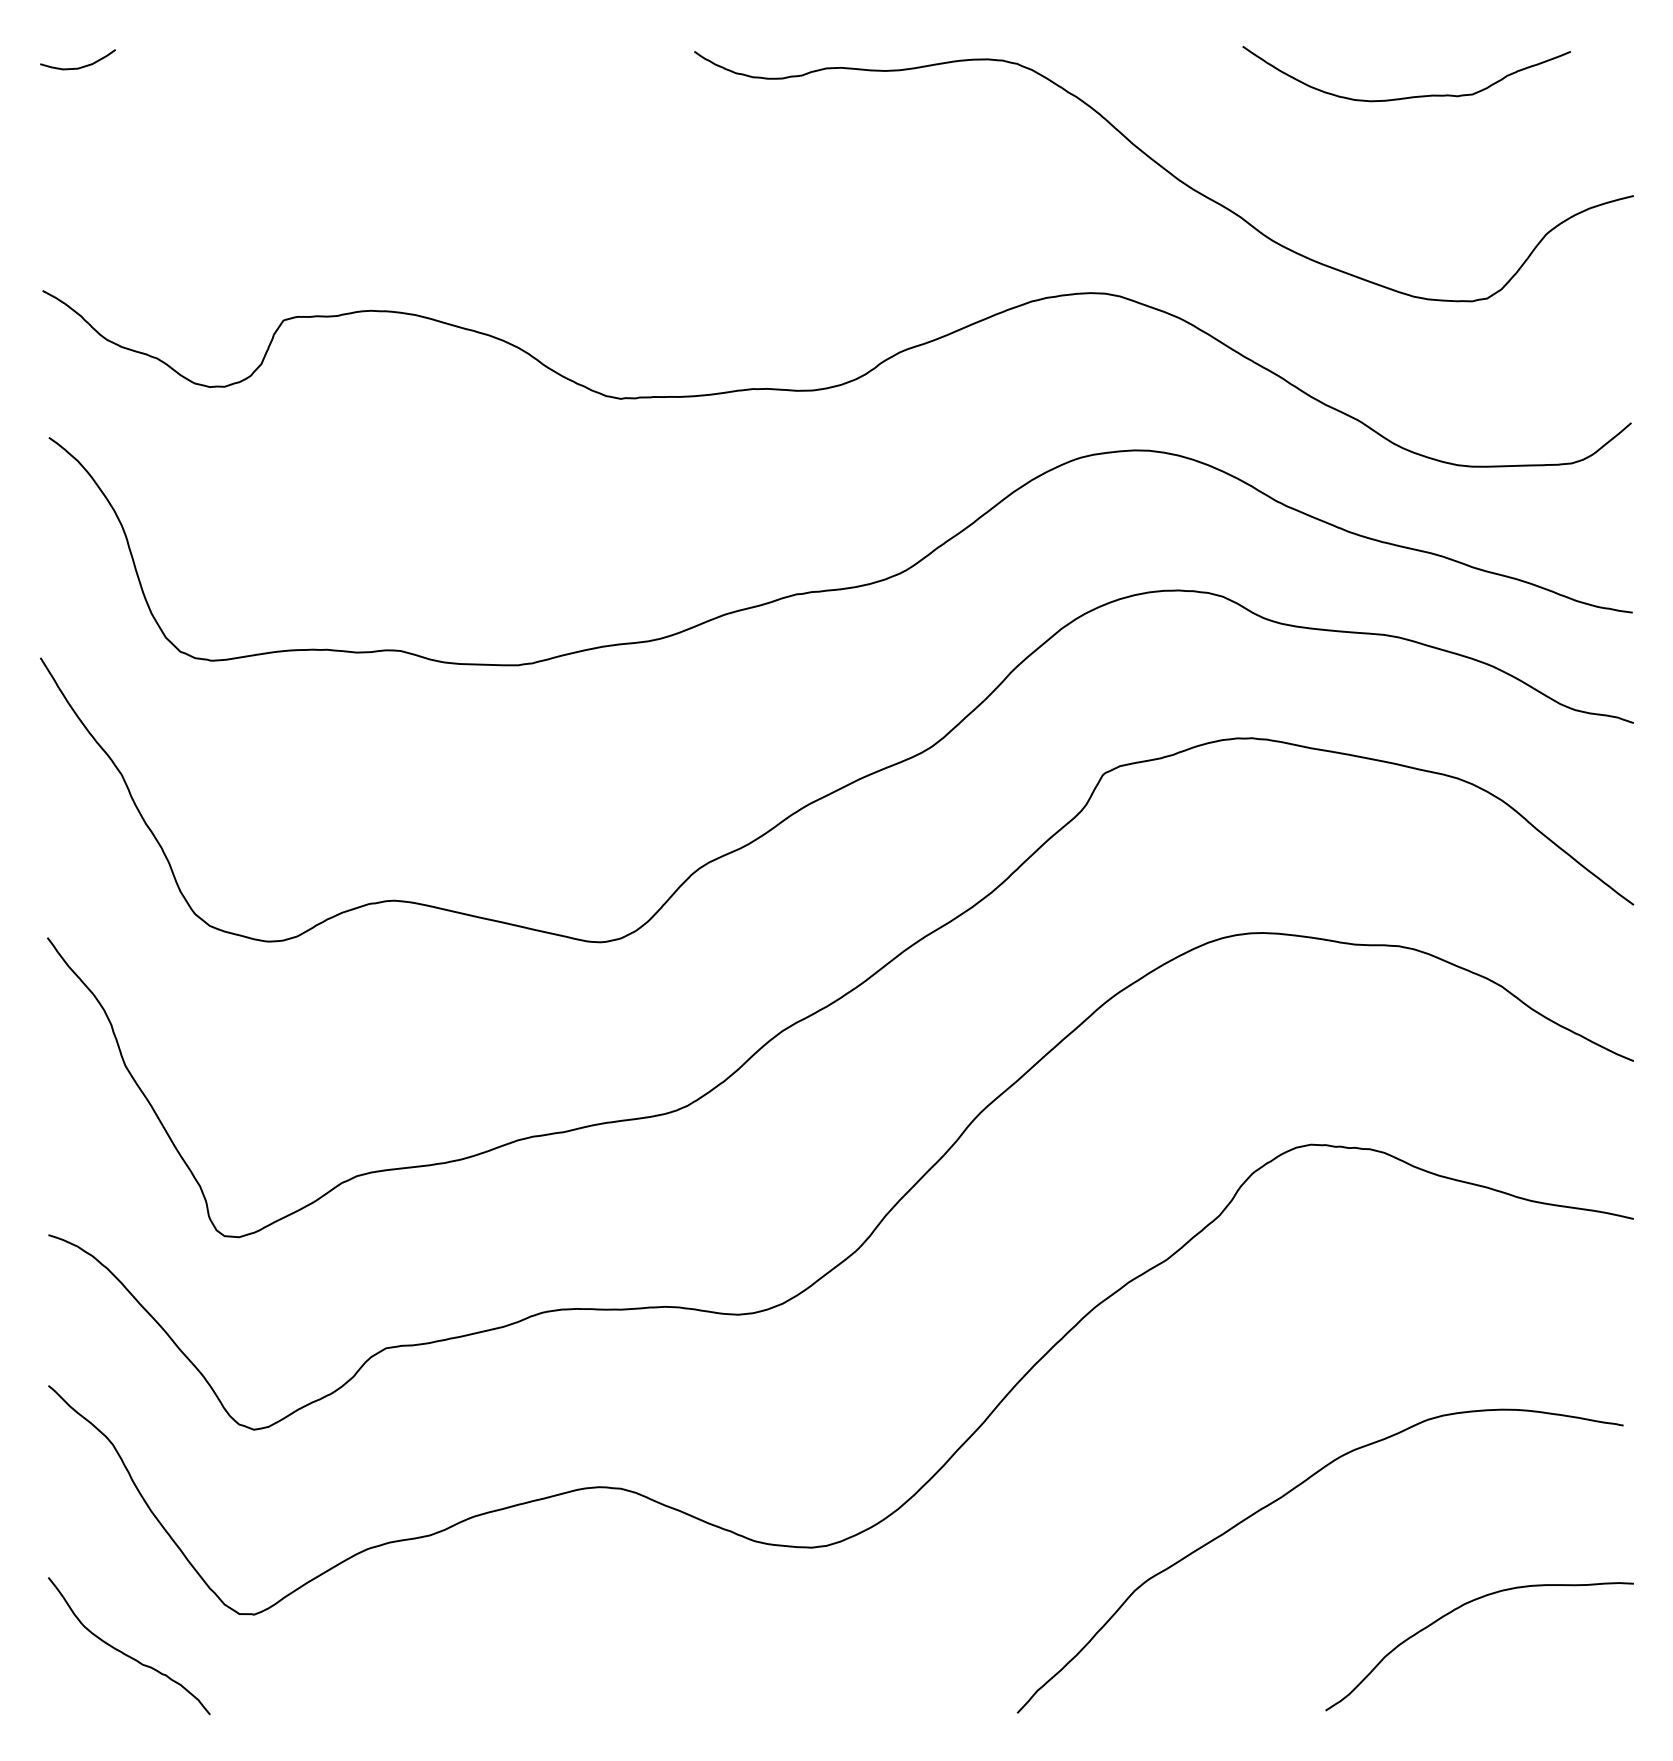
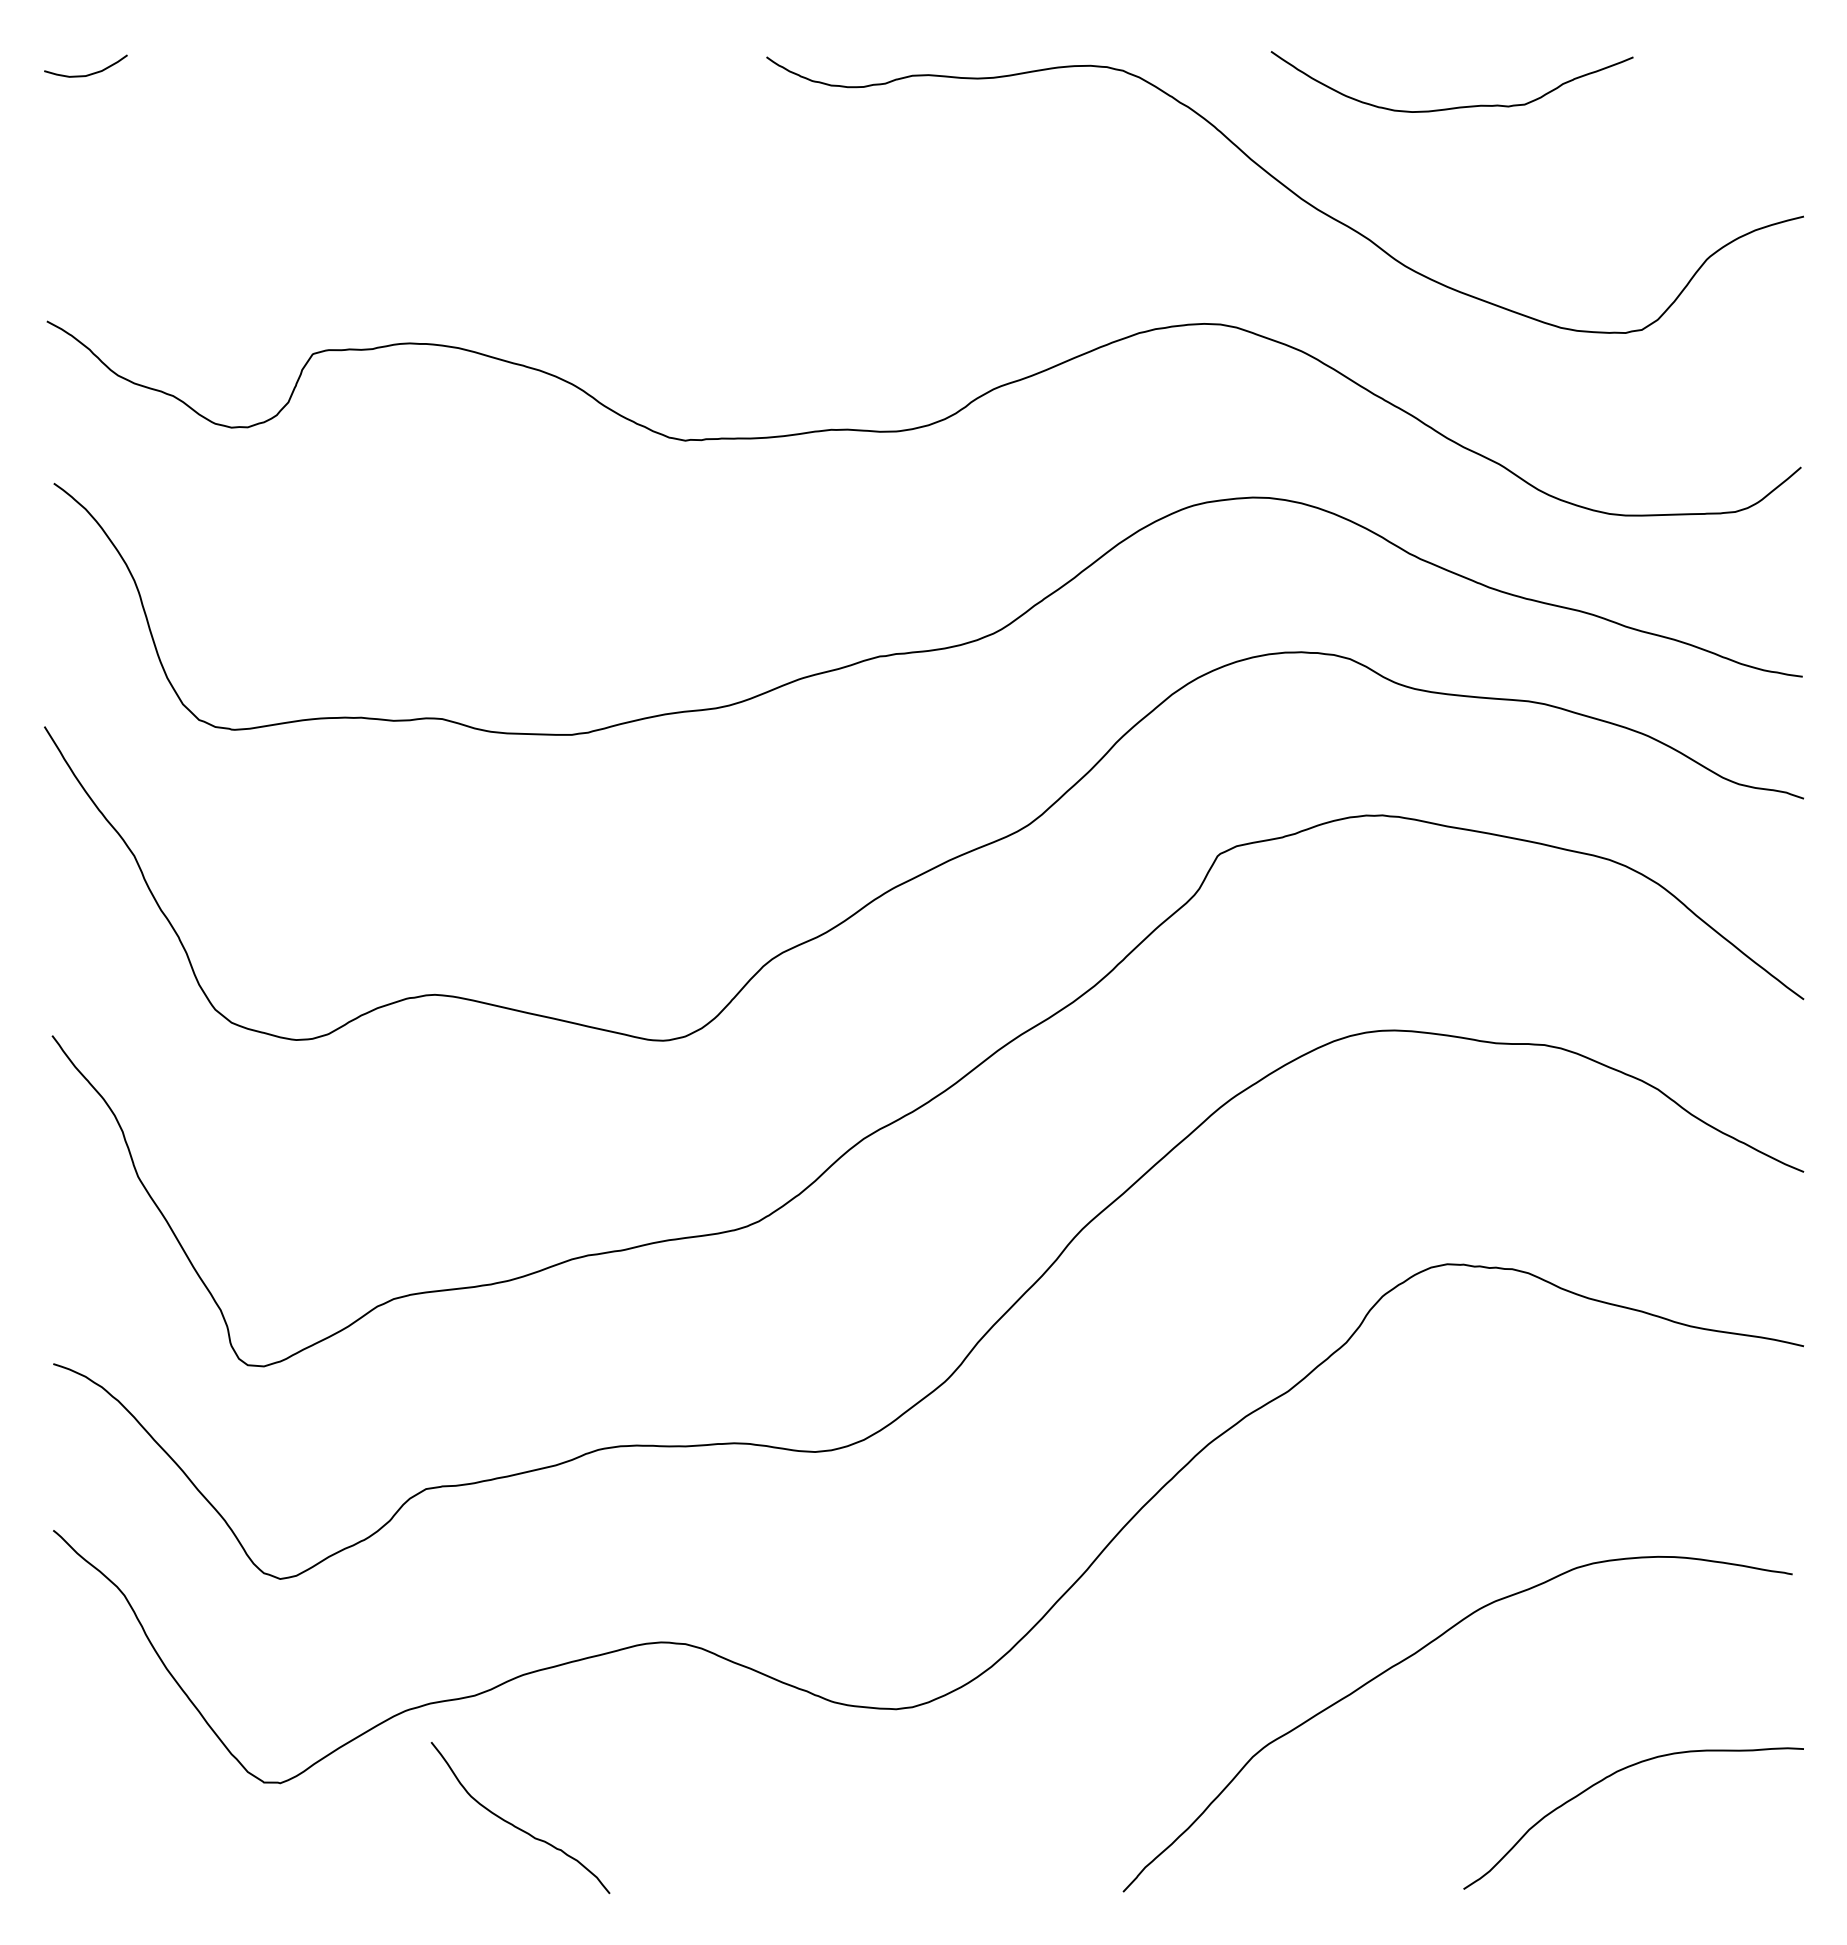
curve: (1412, 96) -> (1458, 106), moved
curve: (126, 1653) -> (517, 1826), moved

